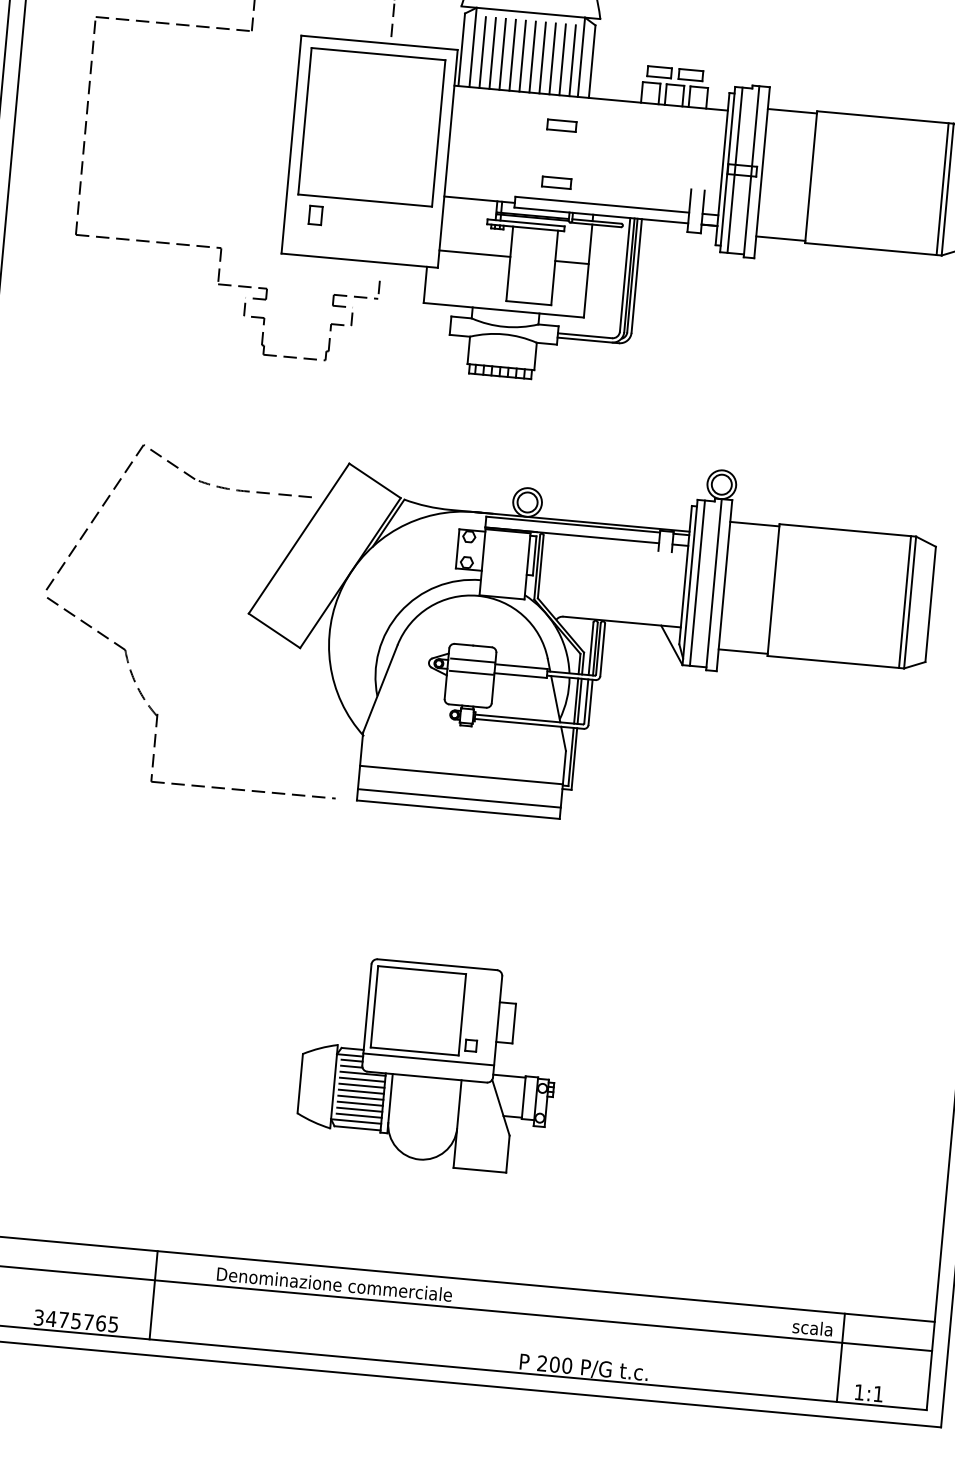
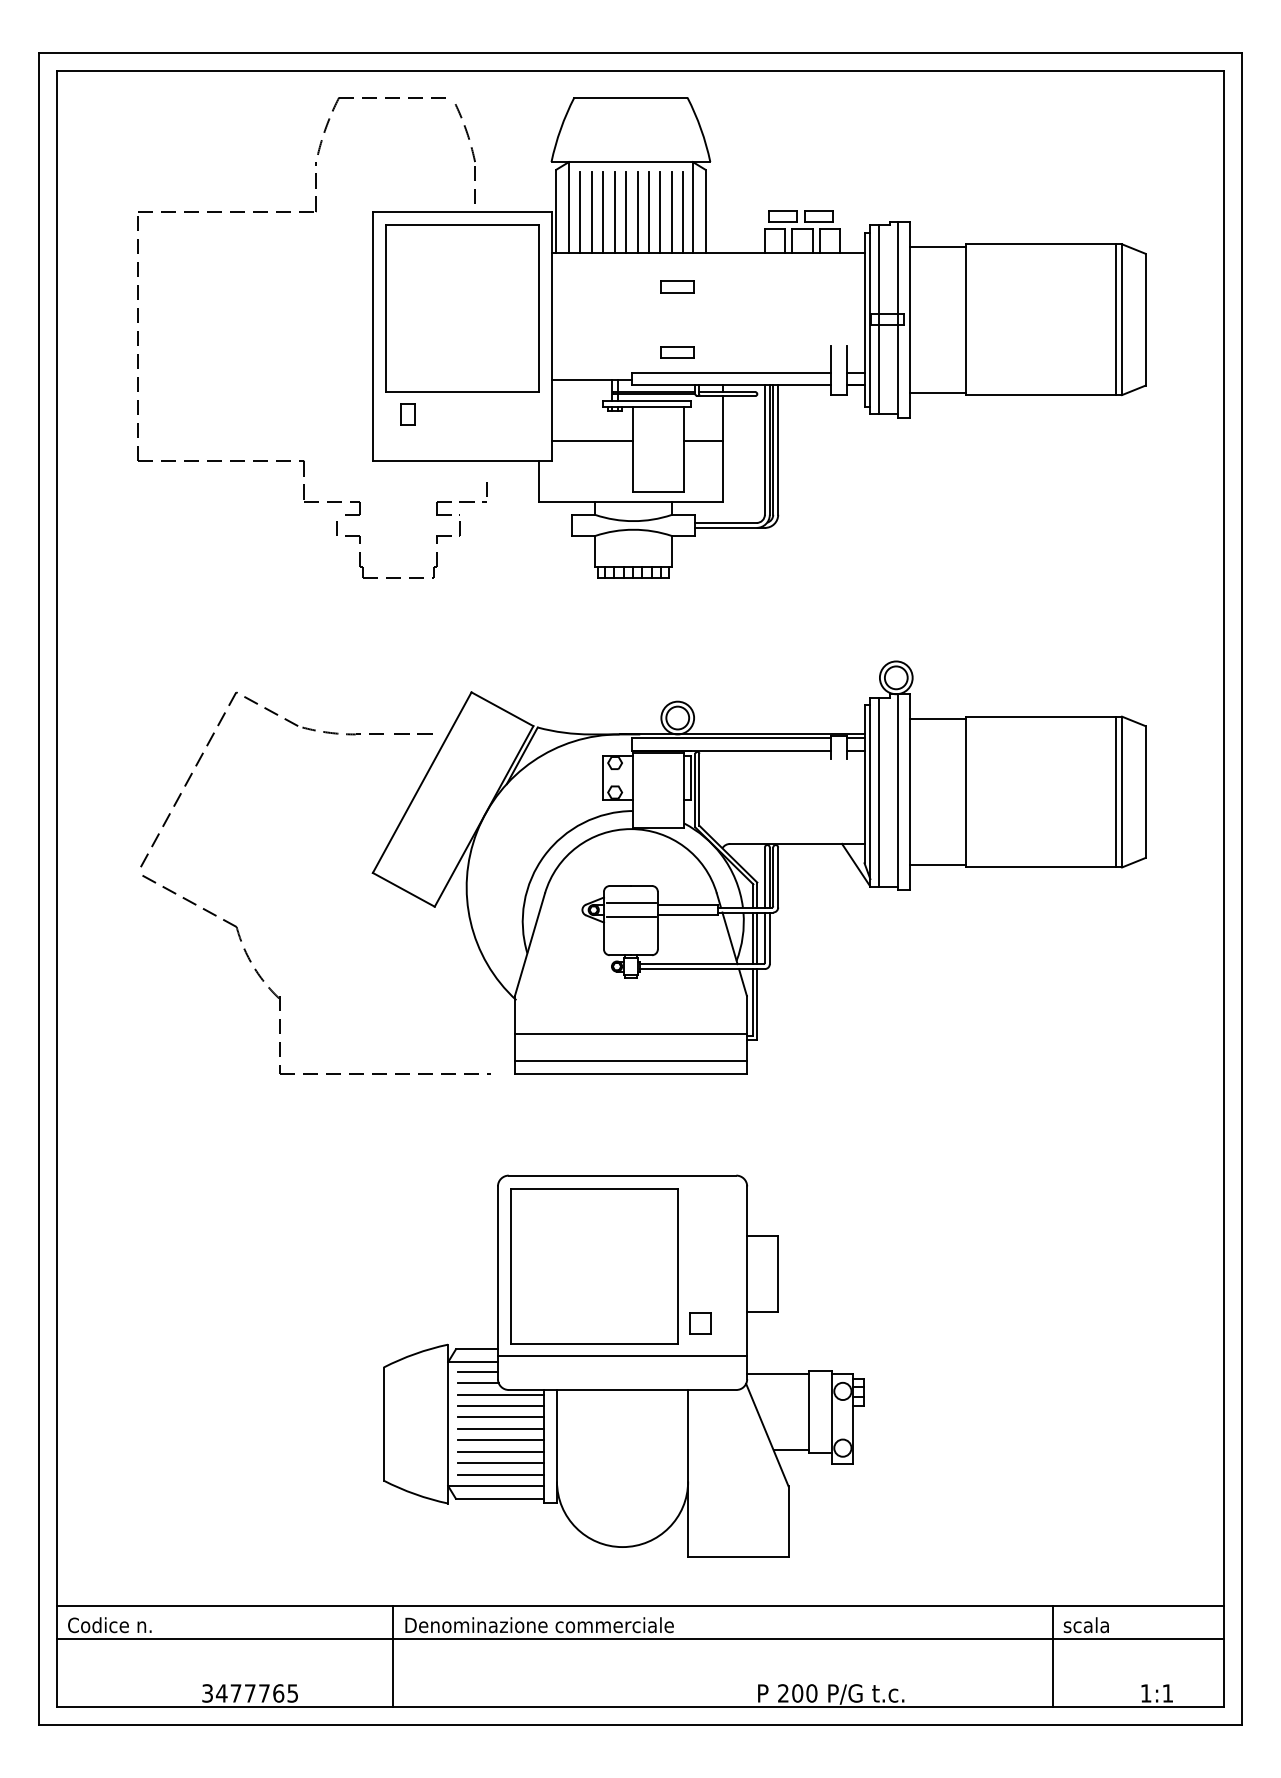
part: (428, 1064) -> (623, 1365), size x1.67
line: (153, 1294) -> (393, 1655), moved
text: (76, 1321) -> (250, 1693), 3475765 -> 3477765
line: (840, 1357) -> (1052, 1655), moved

